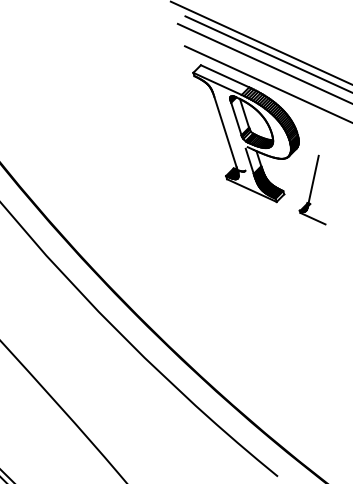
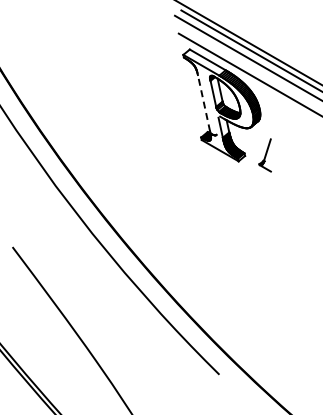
line: (224, 132) -> (203, 103), solid -> dashed
part: (308, 191) -> (264, 155), size x0.6

